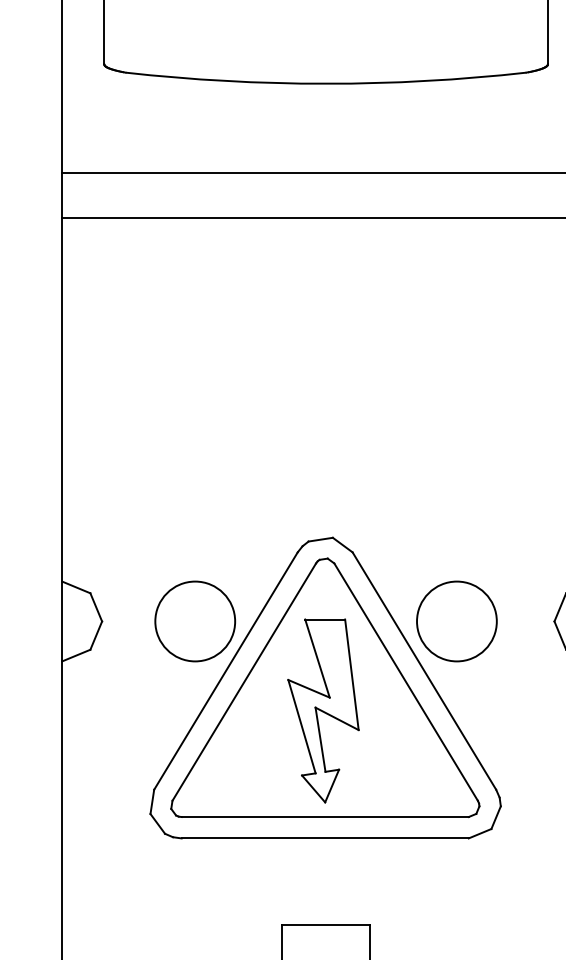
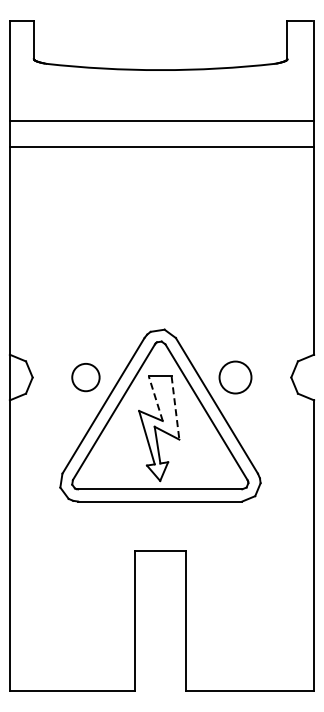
circle: (194, 621) -> (85, 377), size x0.6
circle: (456, 621) -> (235, 377), size x0.7
line: (316, 658) -> (155, 398), solid -> dashed
line: (351, 675) -> (175, 408), solid -> dashed

